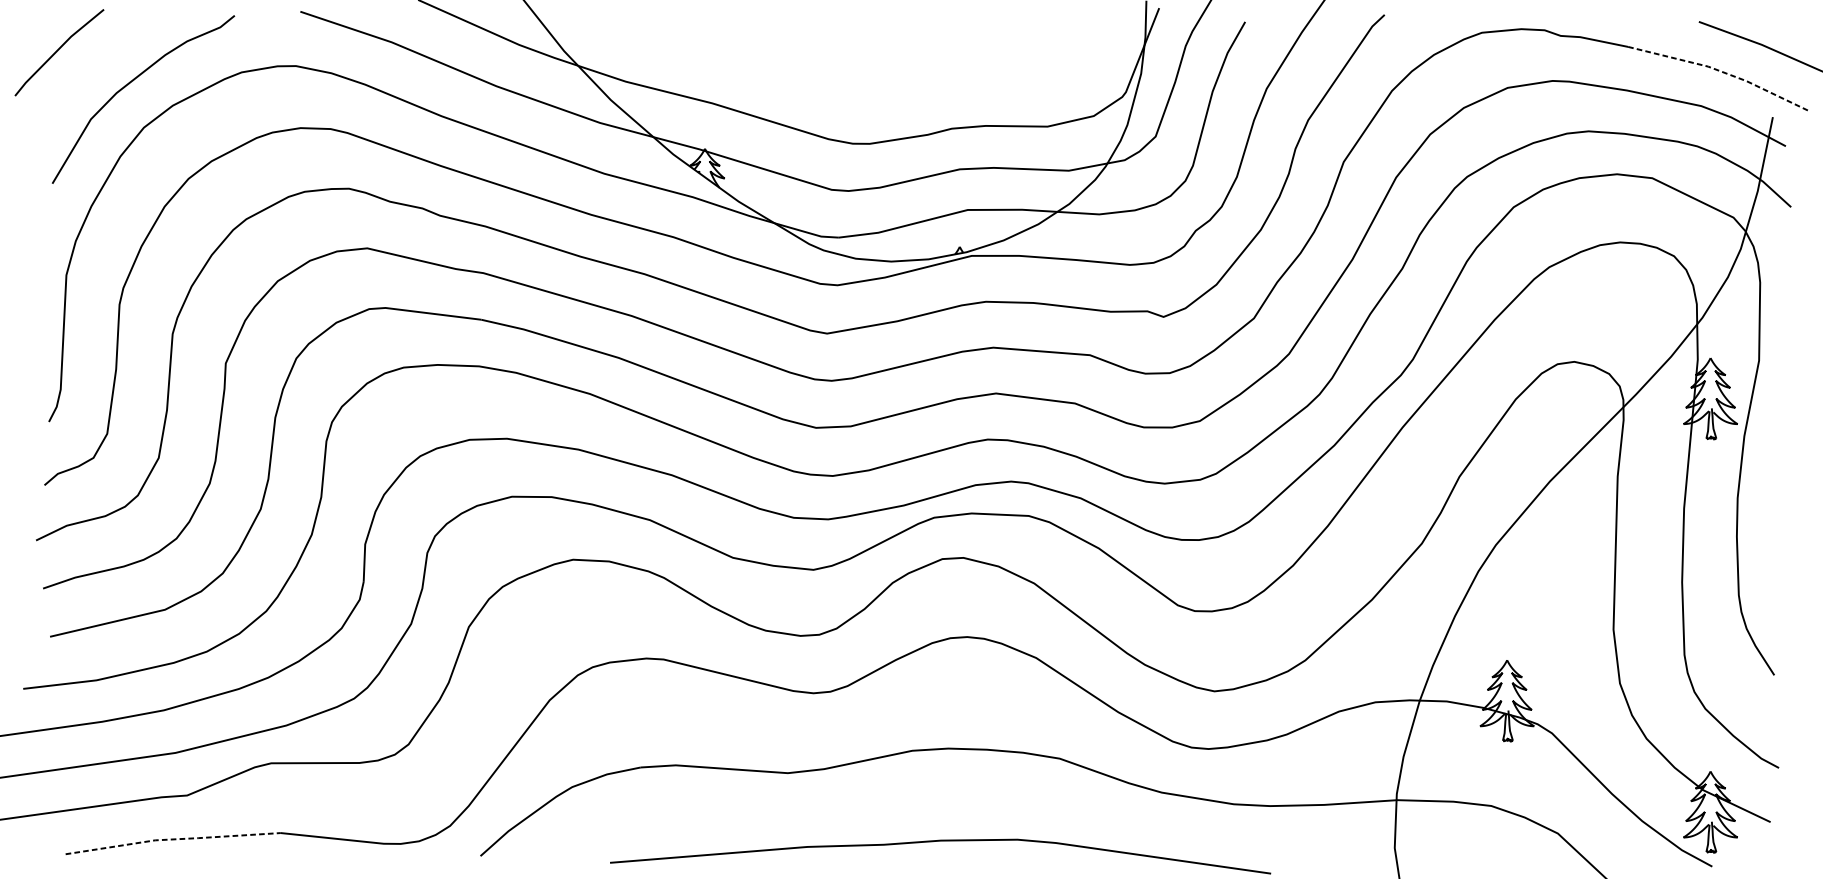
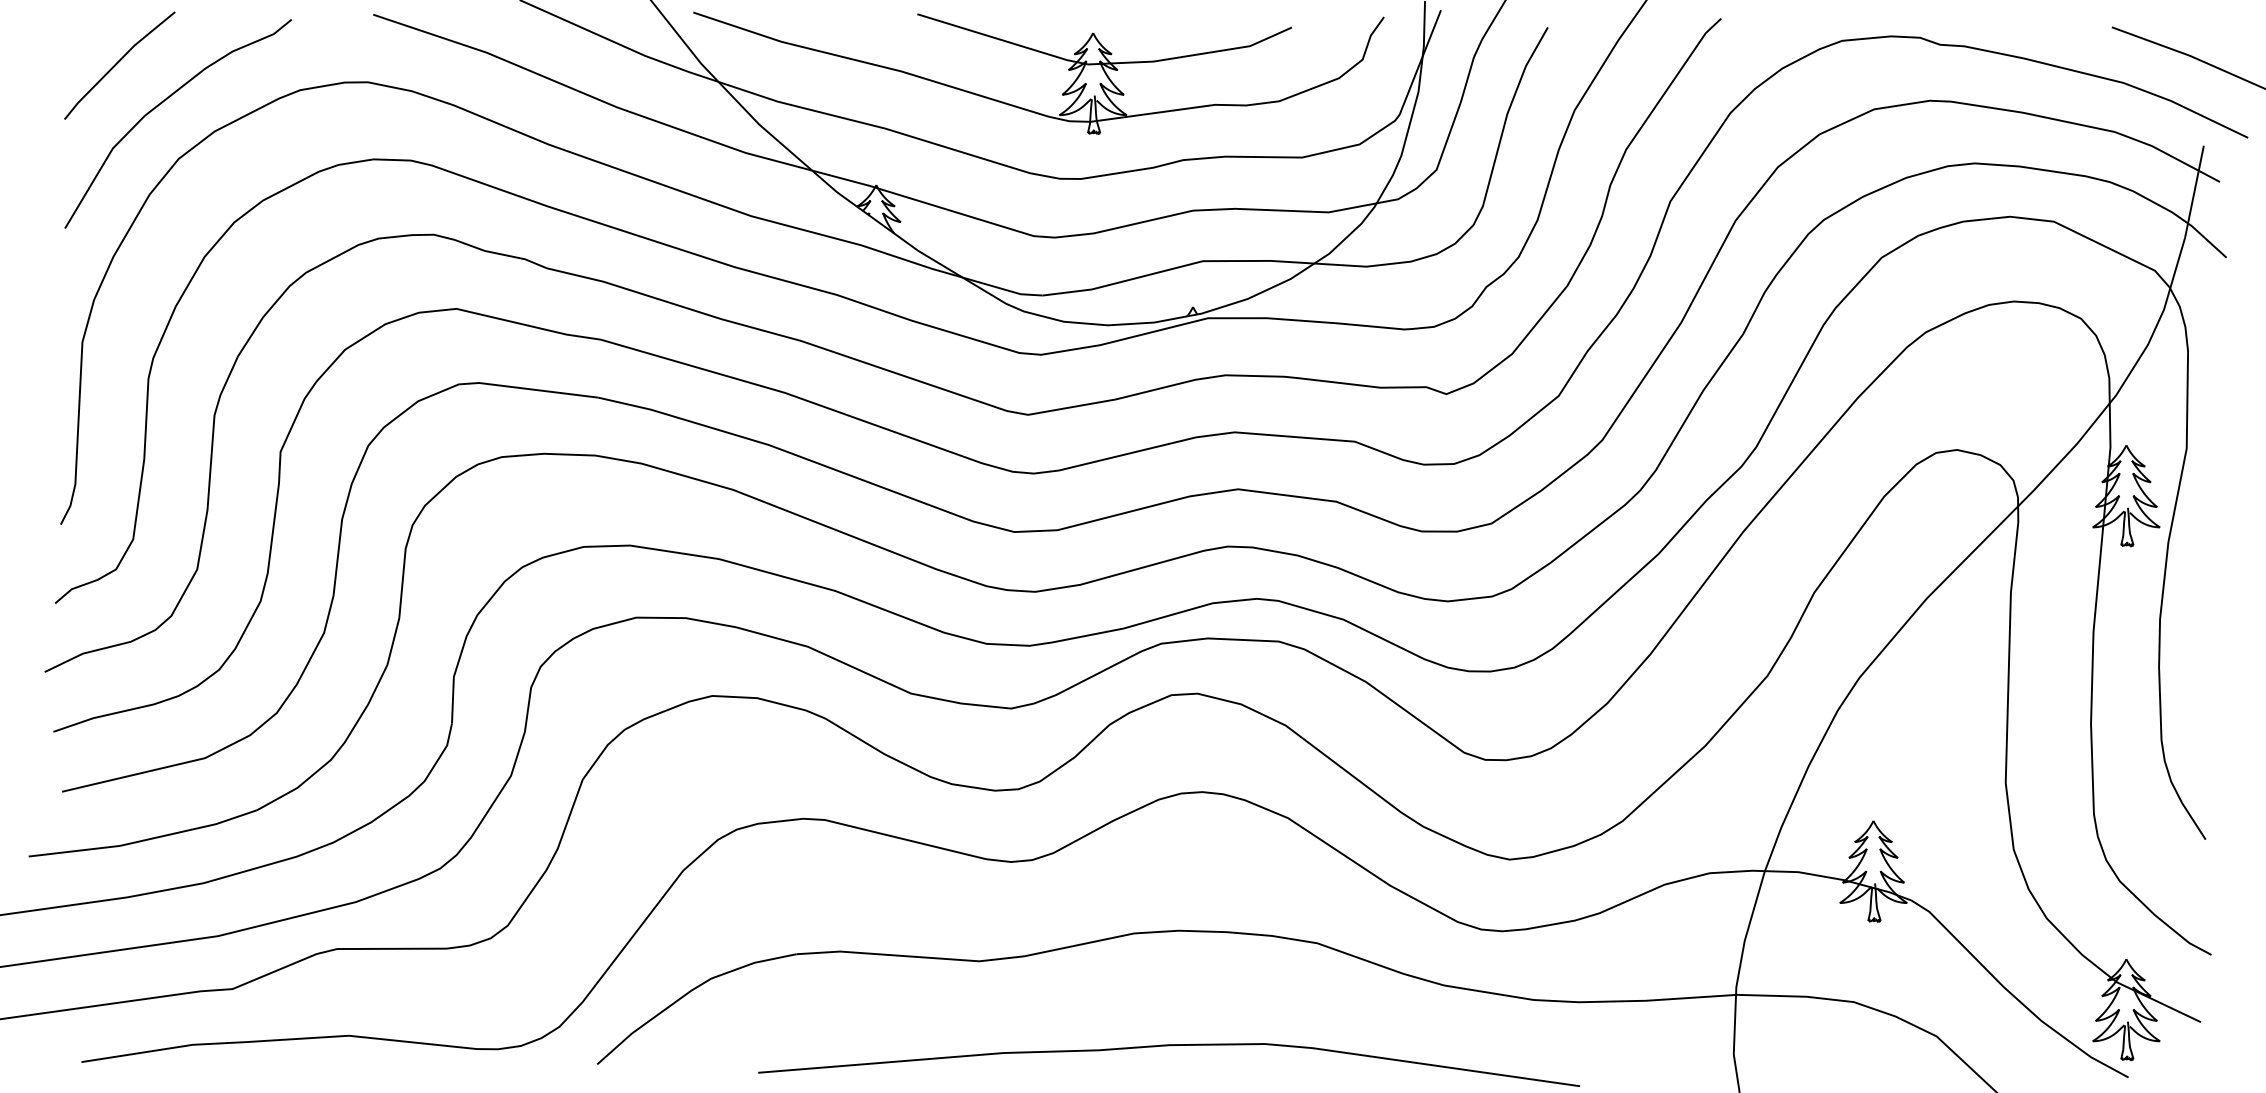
part: (840, 43) -> (1044, 54), added
line: (58, 50) -> (118, 63), moved
line: (1721, 71) -> (2139, 88), dashed -> solid
line: (173, 839) -> (215, 1043), dashed -> solid

